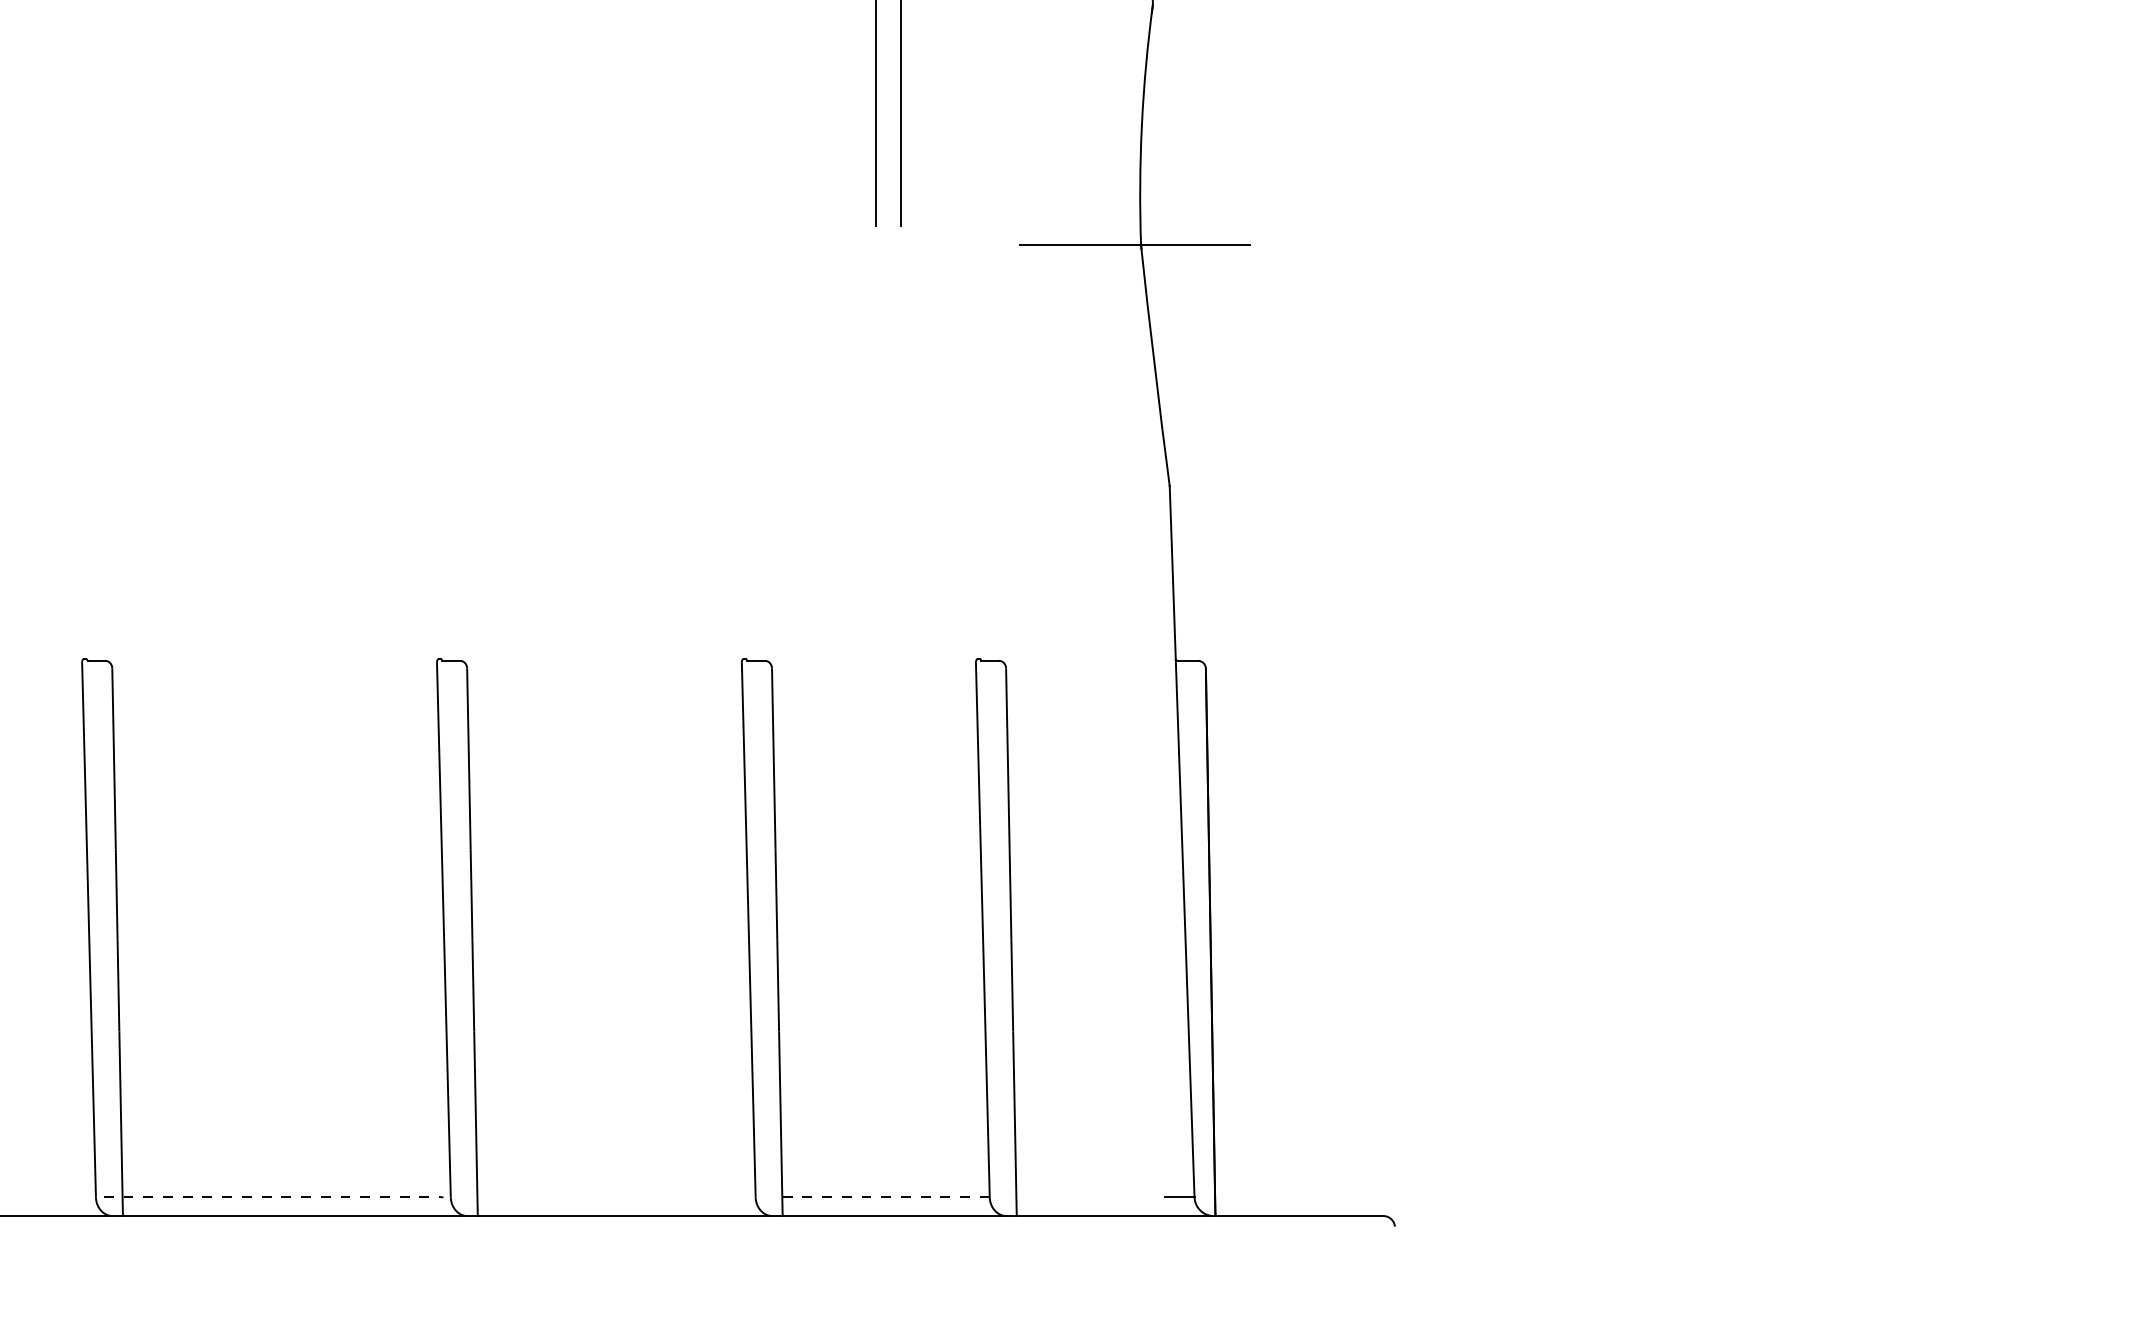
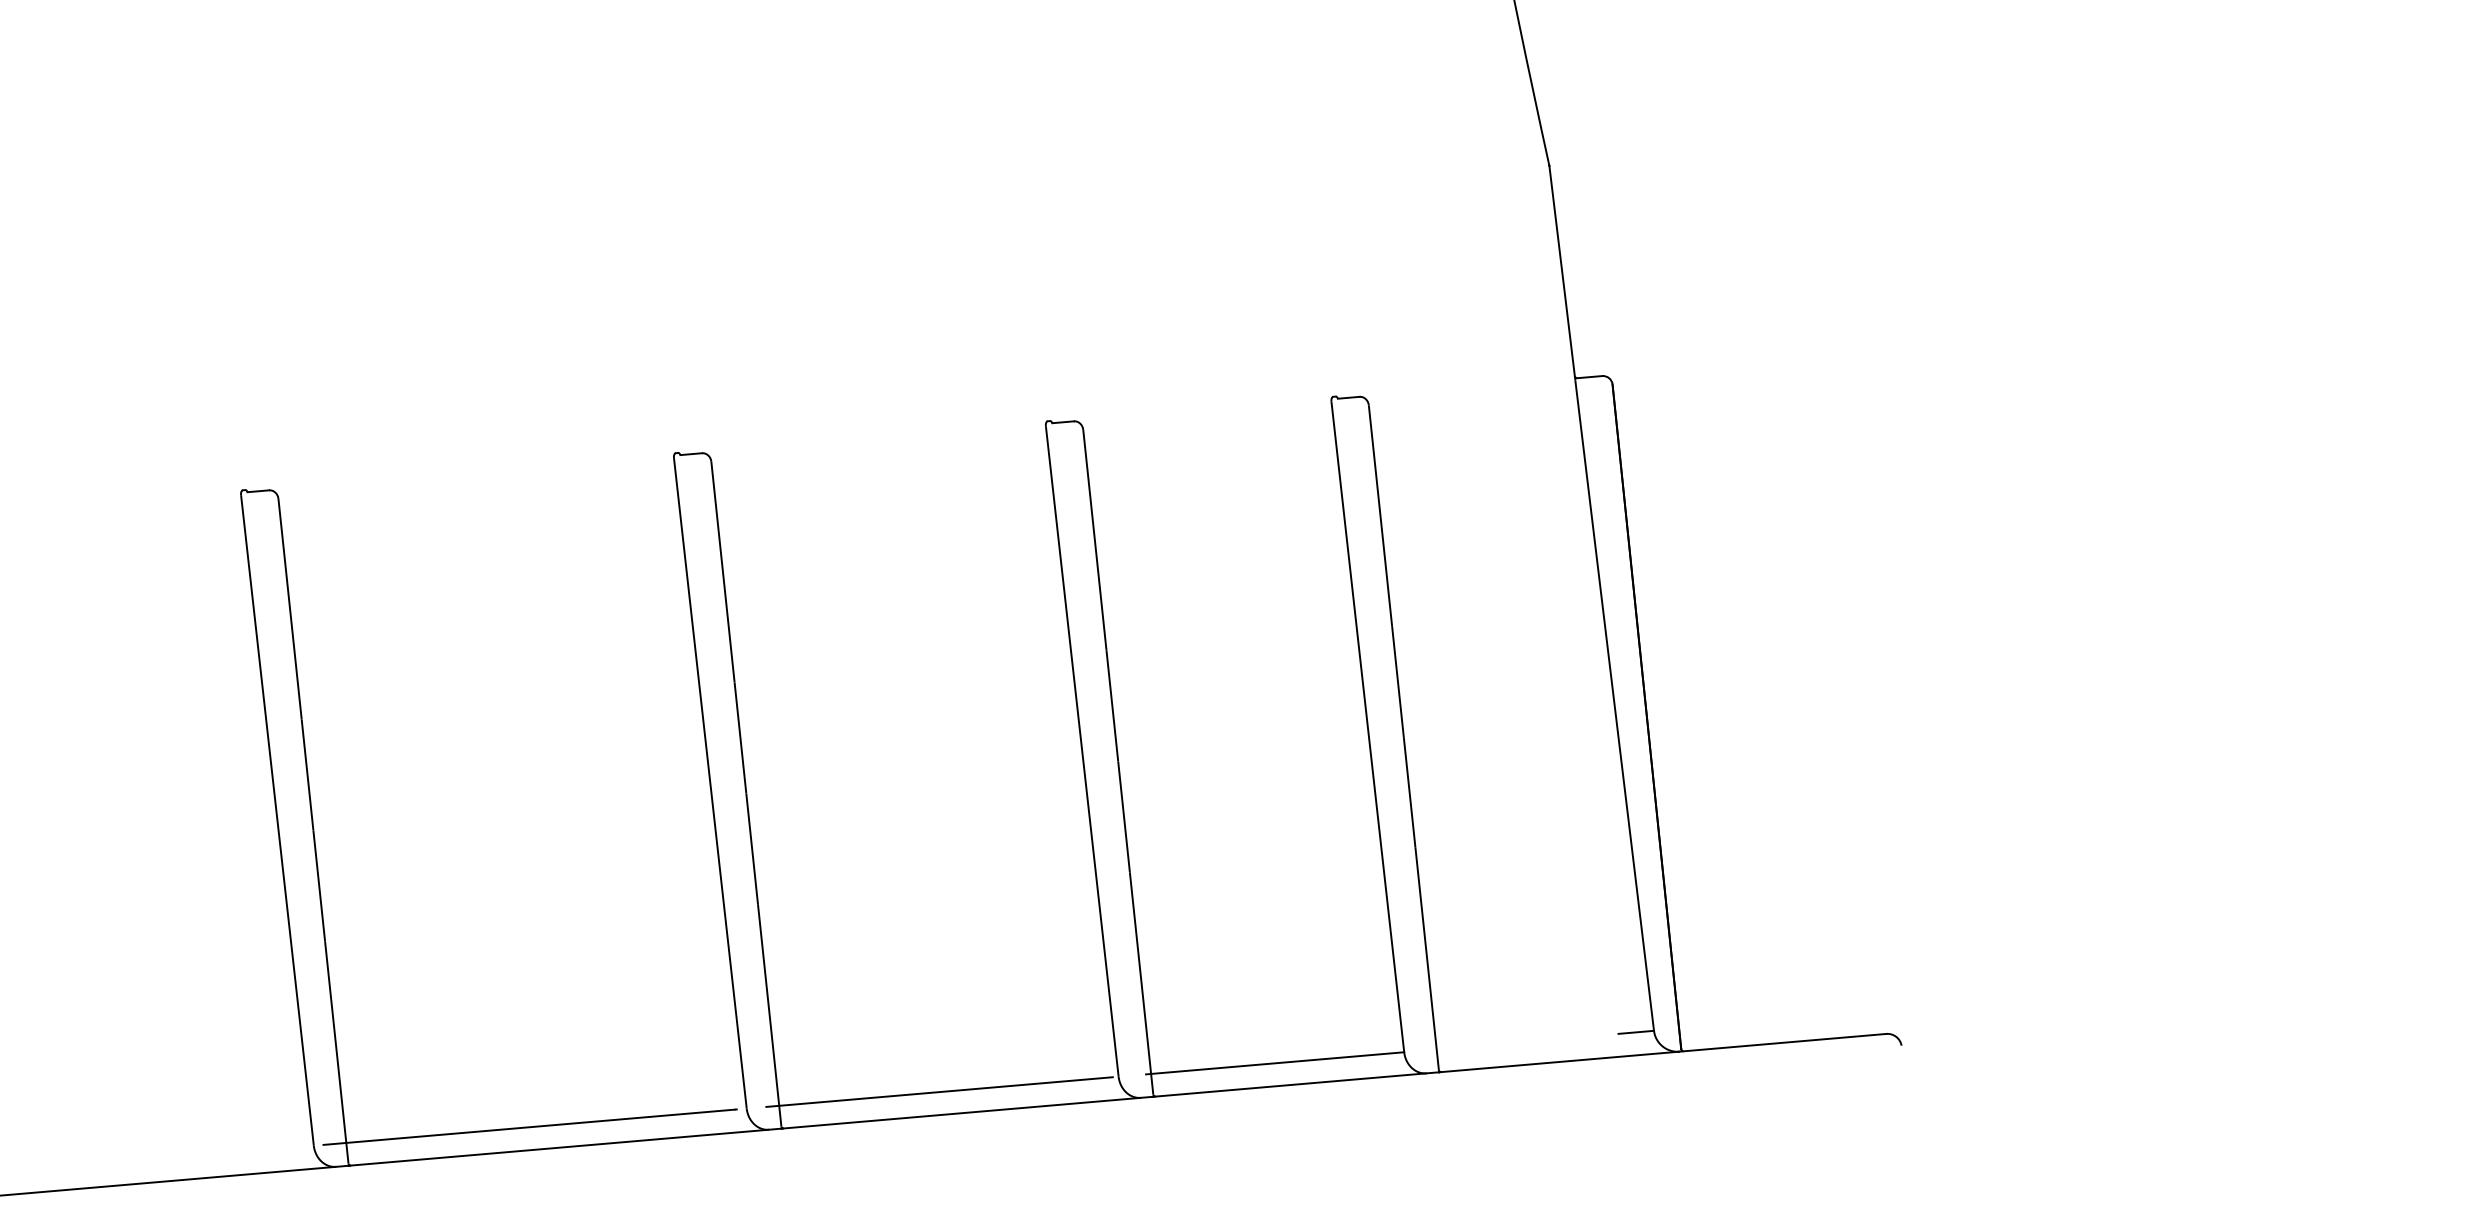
line: (272, 1197) -> (529, 1127), dashed -> solid
line: (608, 1197) -> (939, 1092), added
line: (883, 1197) -> (1274, 1063), dashed -> solid

